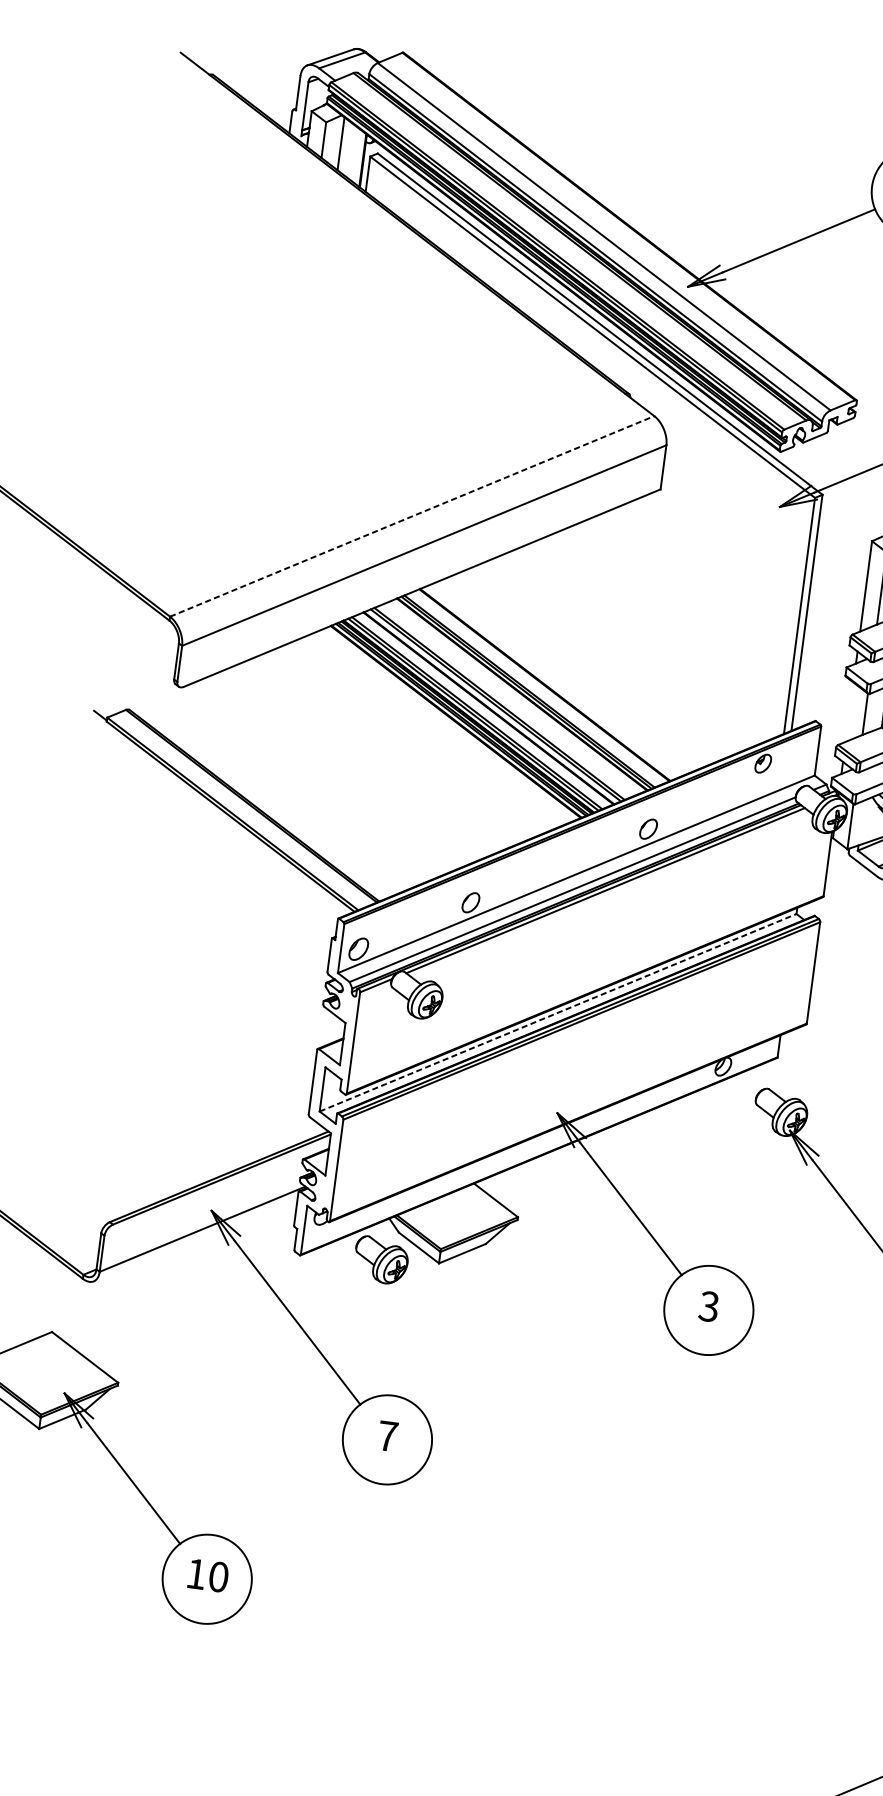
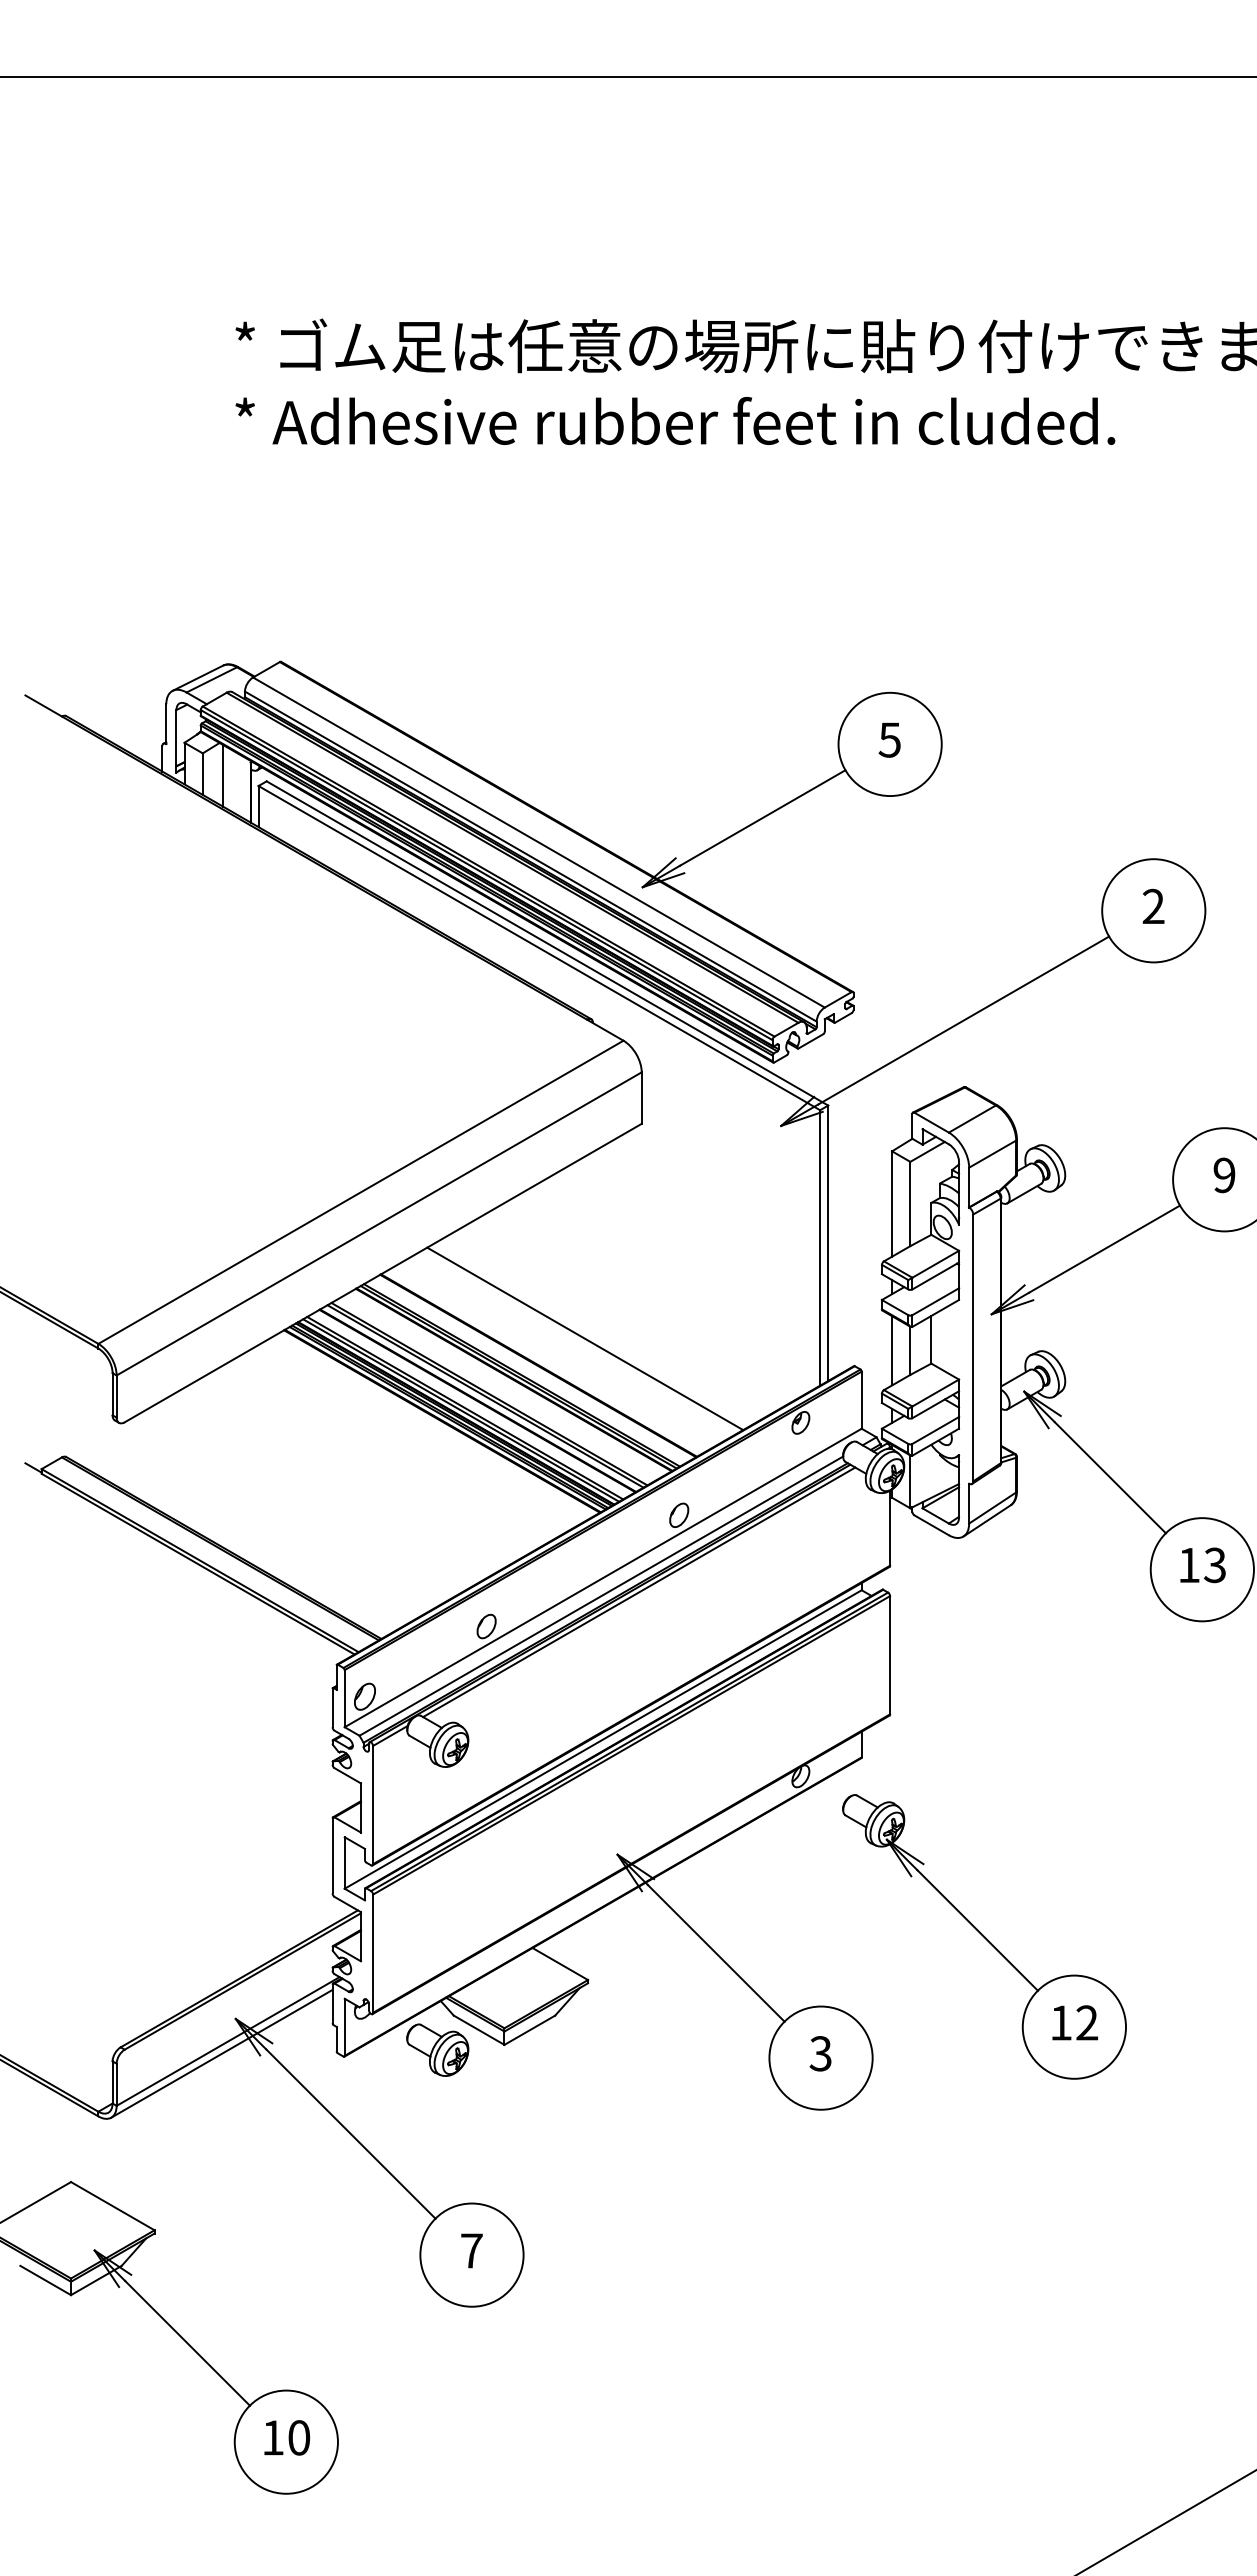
line: (412, 516) -> (361, 1192), dashed -> solid
line: (588, 667) -> (585, 1338), added
line: (849, 711) -> (892, 1350), added
line: (558, 1012) -> (603, 1739), dashed -> solid
line: (195, 1238) -> (221, 2053), added

